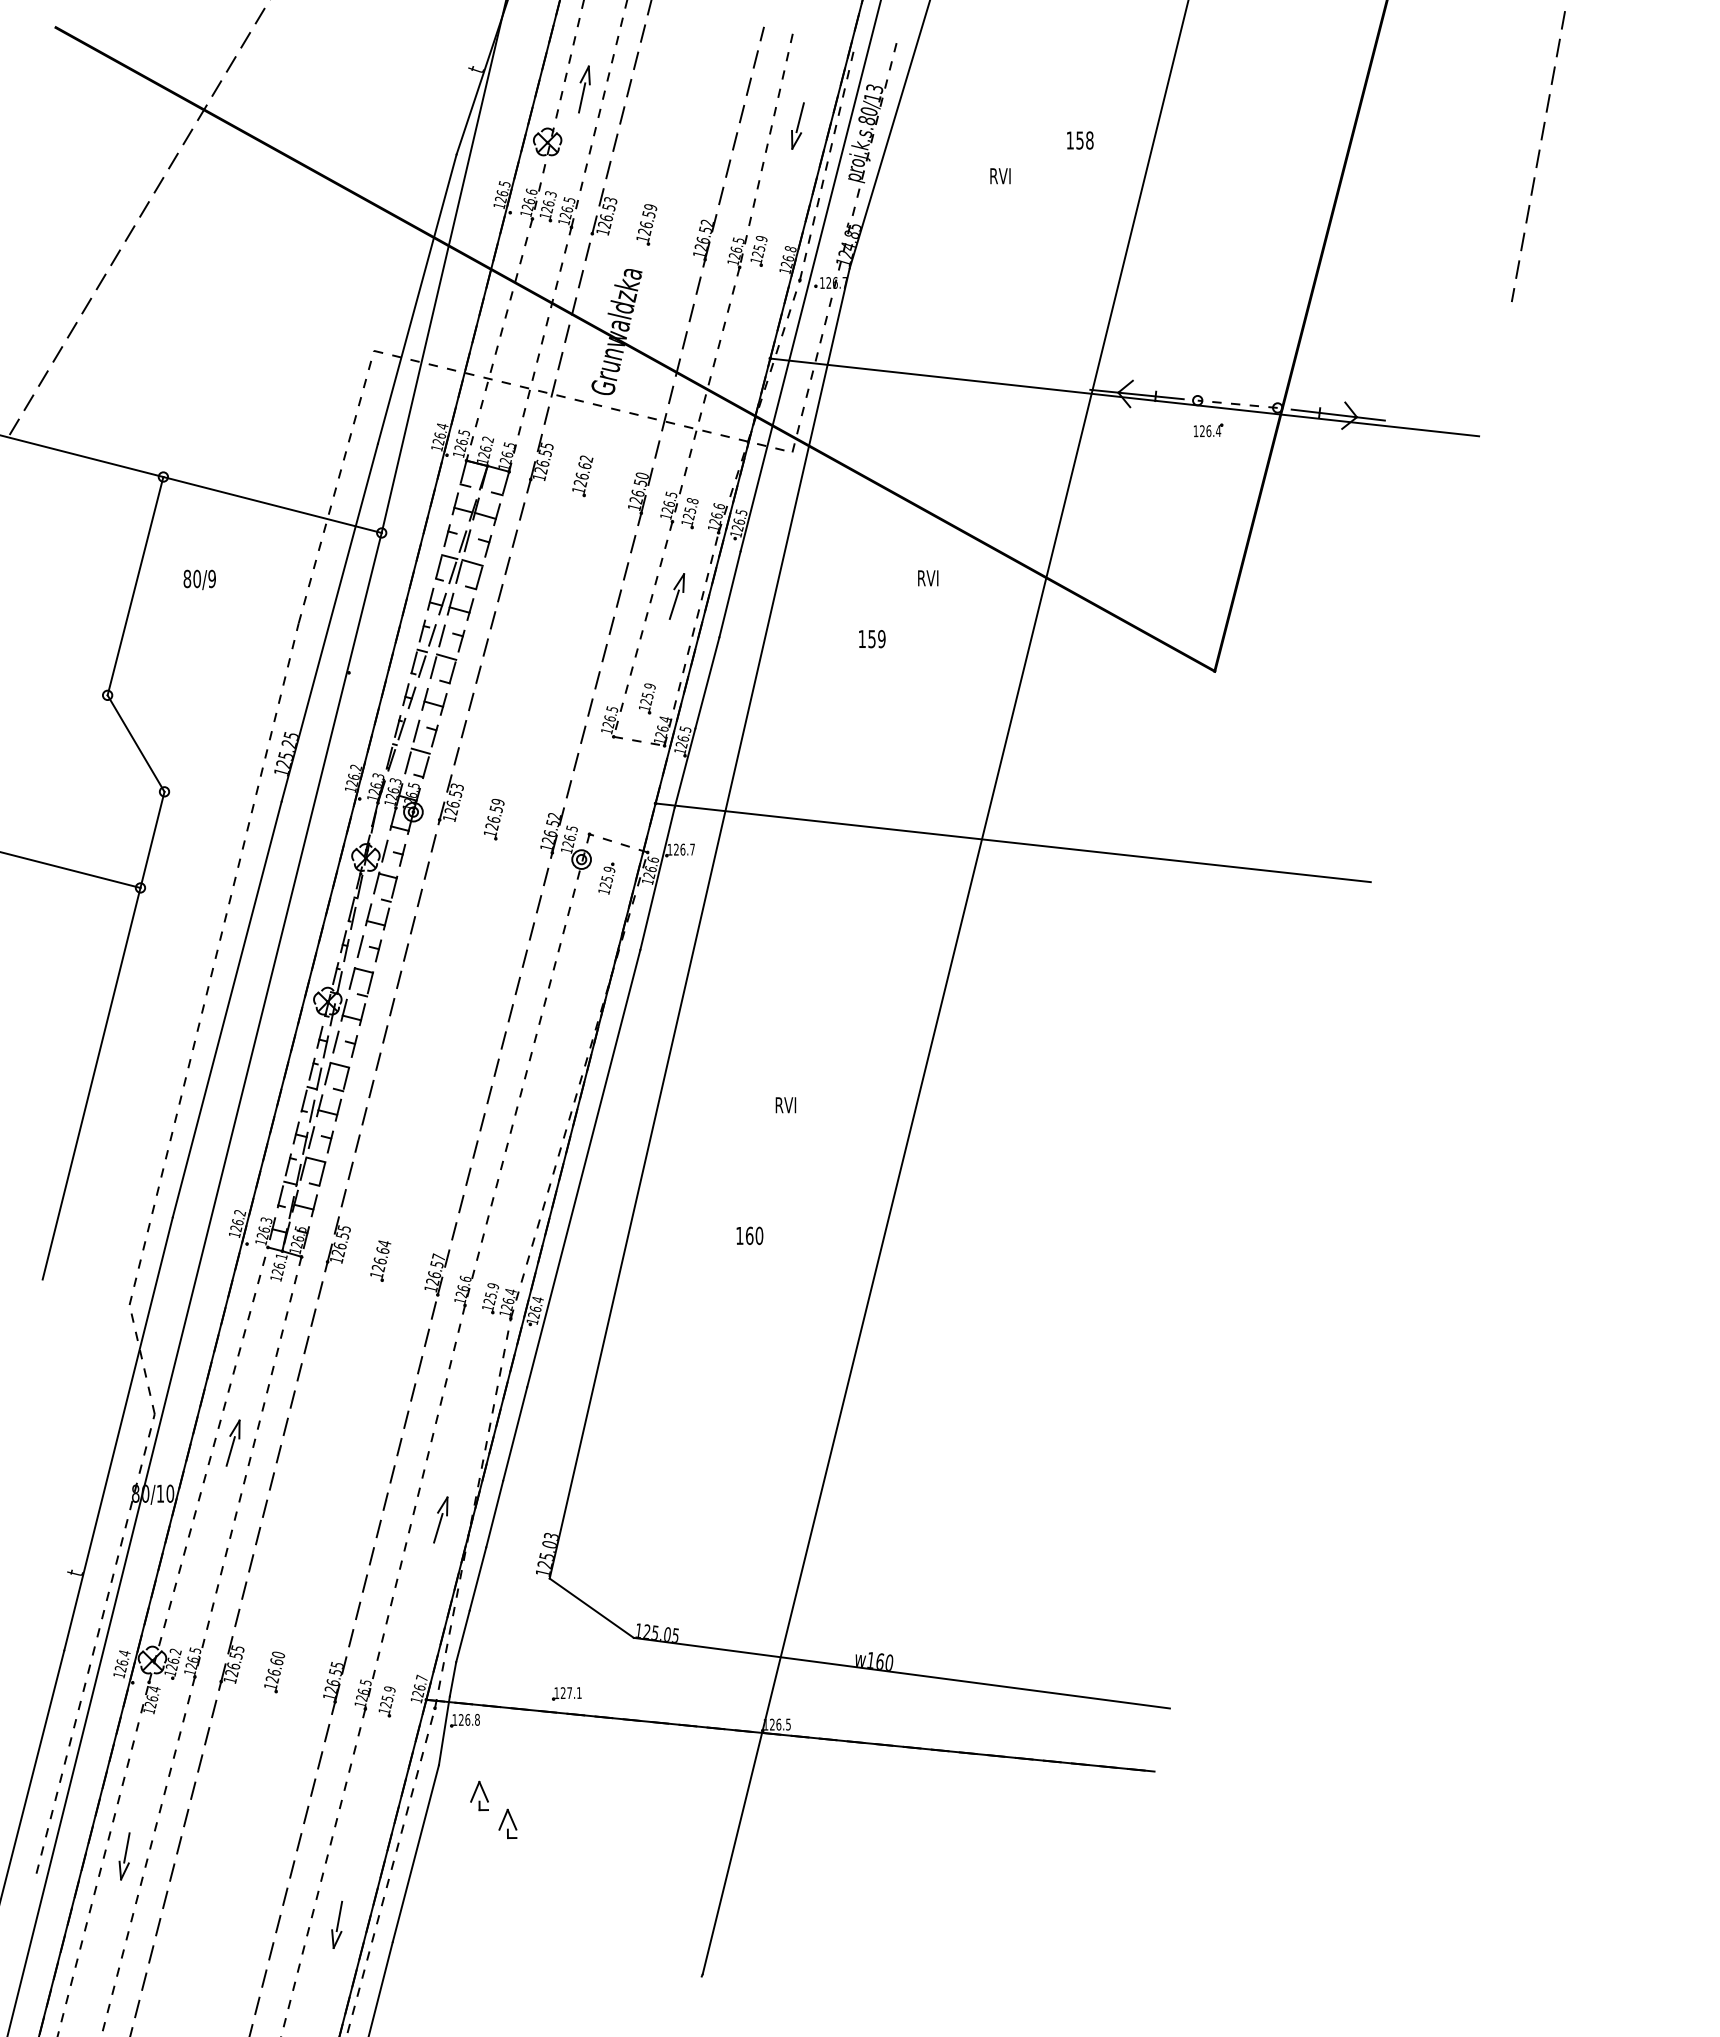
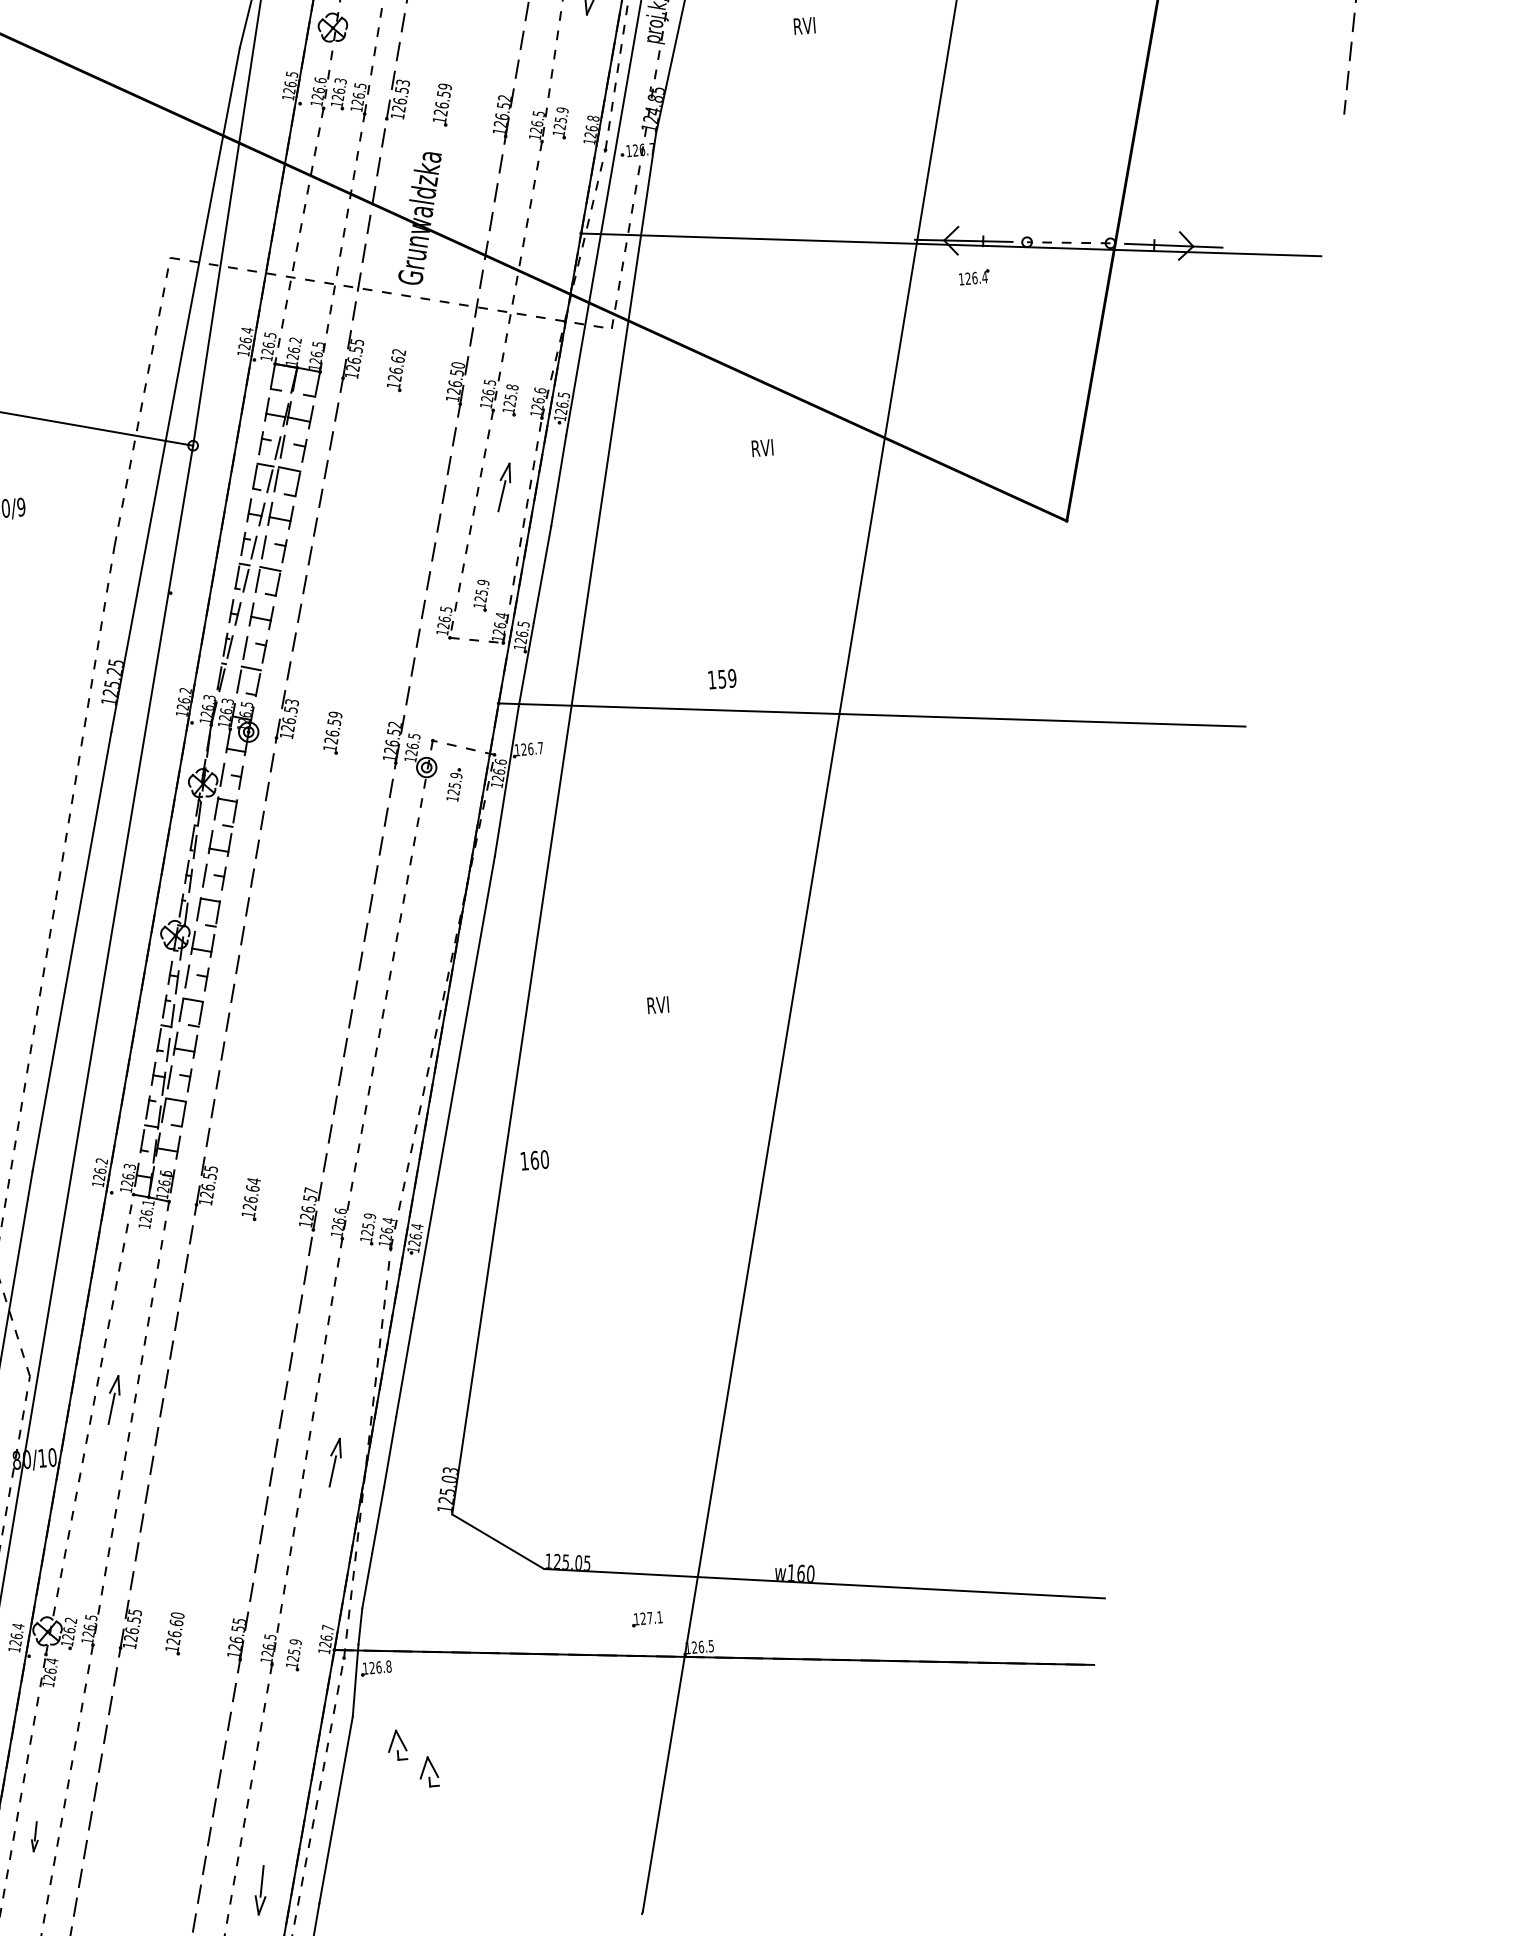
part: (1208, 430) -> (974, 277), moved
text: (872, 639) -> (722, 679), moved
text: (749, 1235) -> (534, 1159), moved
part: (566, 1693) -> (646, 1618), moved
part: (124, 1856) -> (34, 1836), size x0.6

